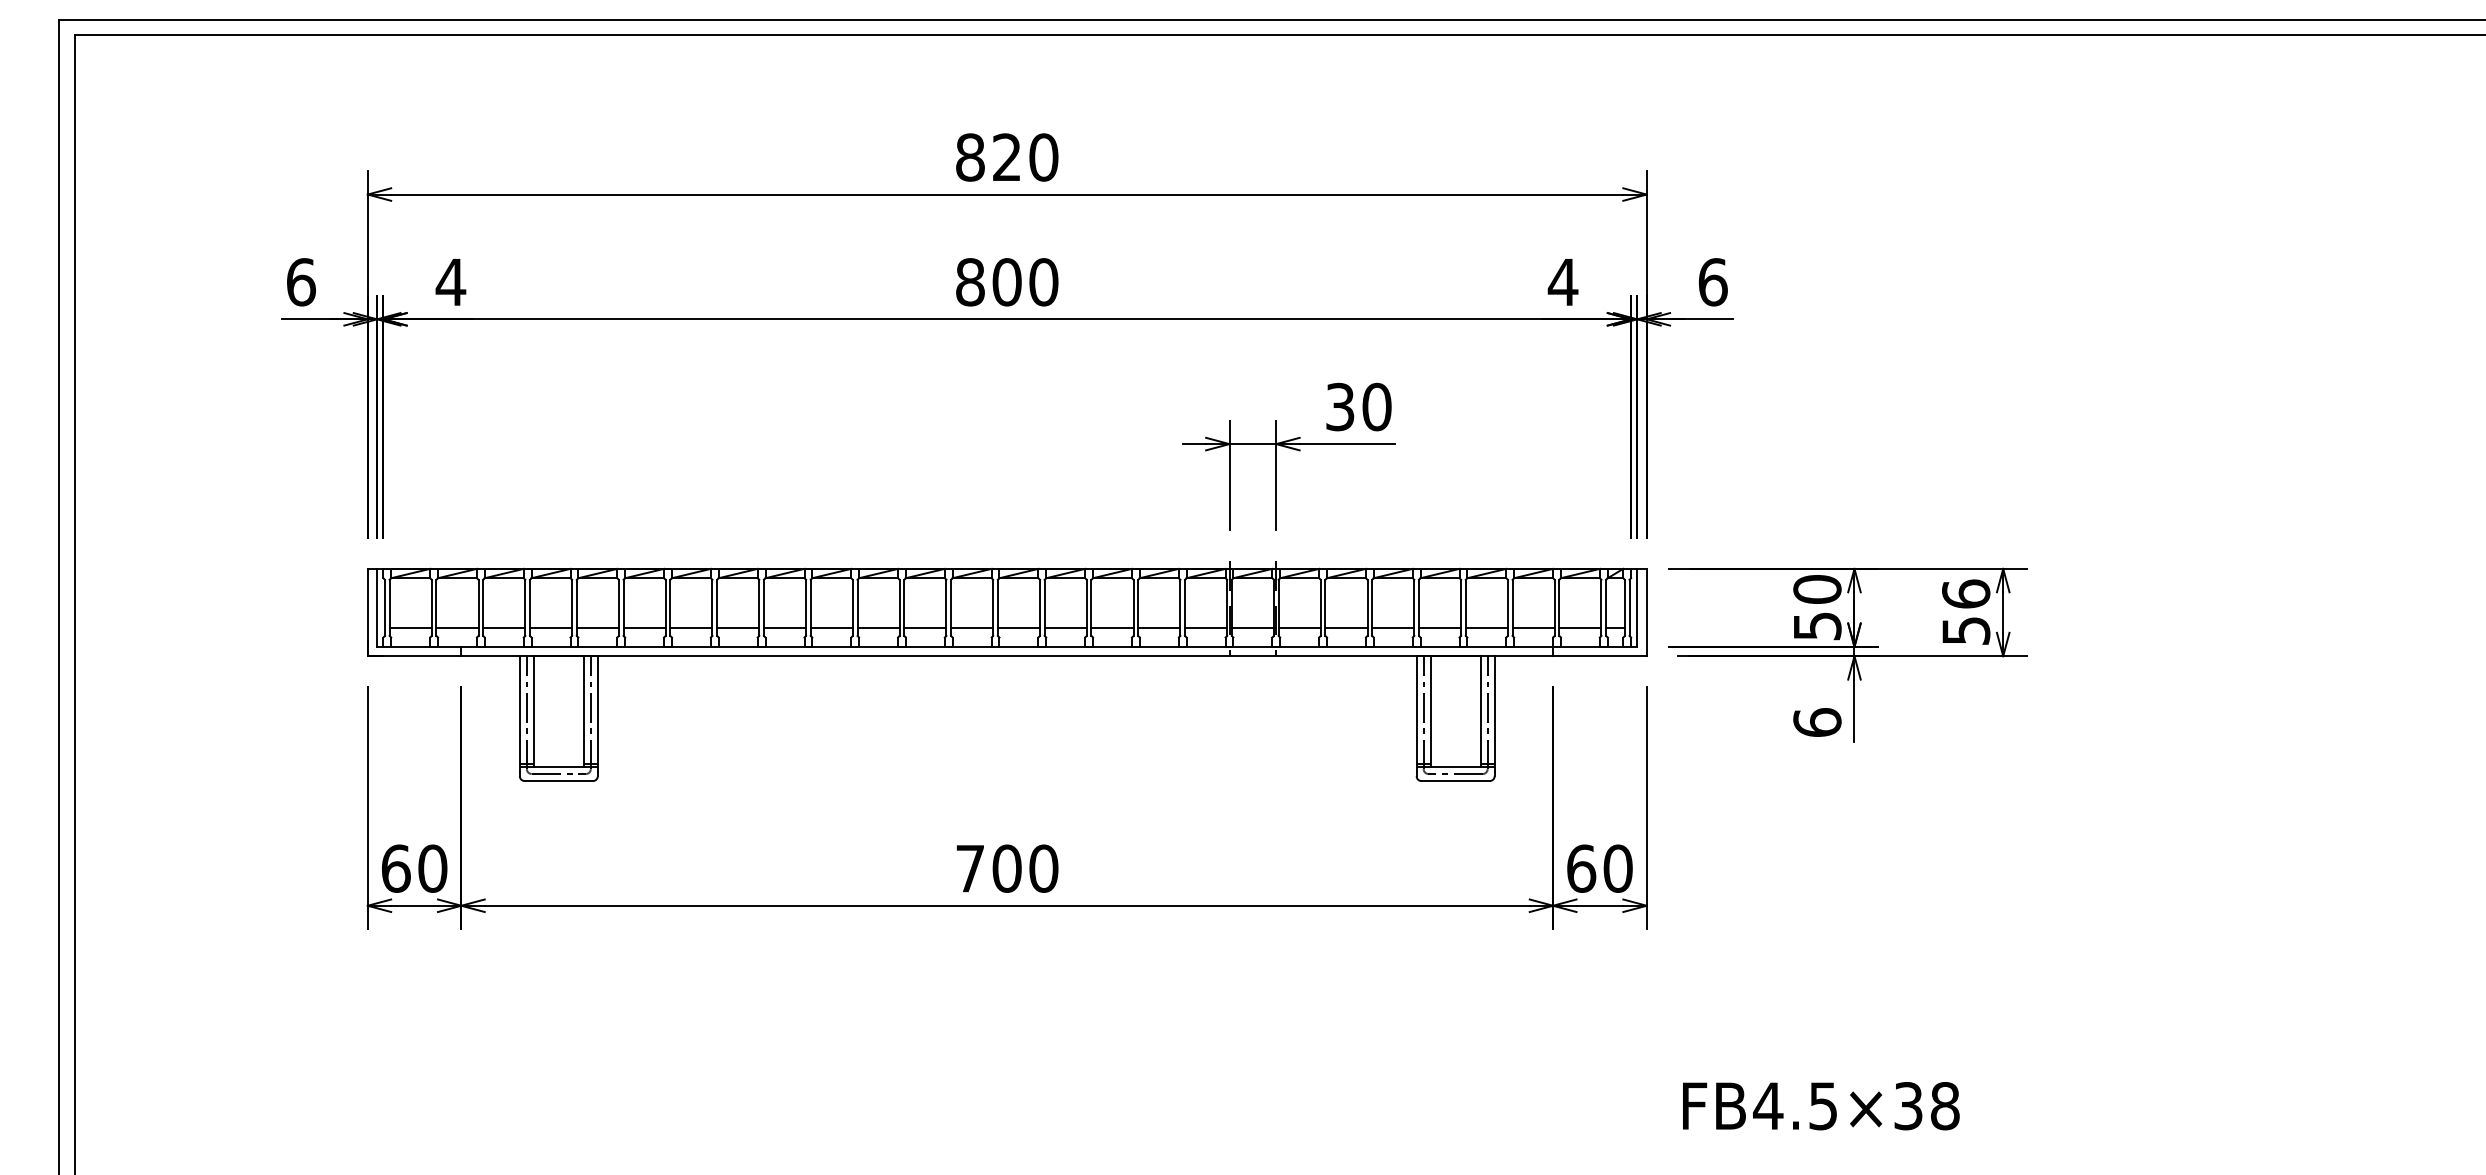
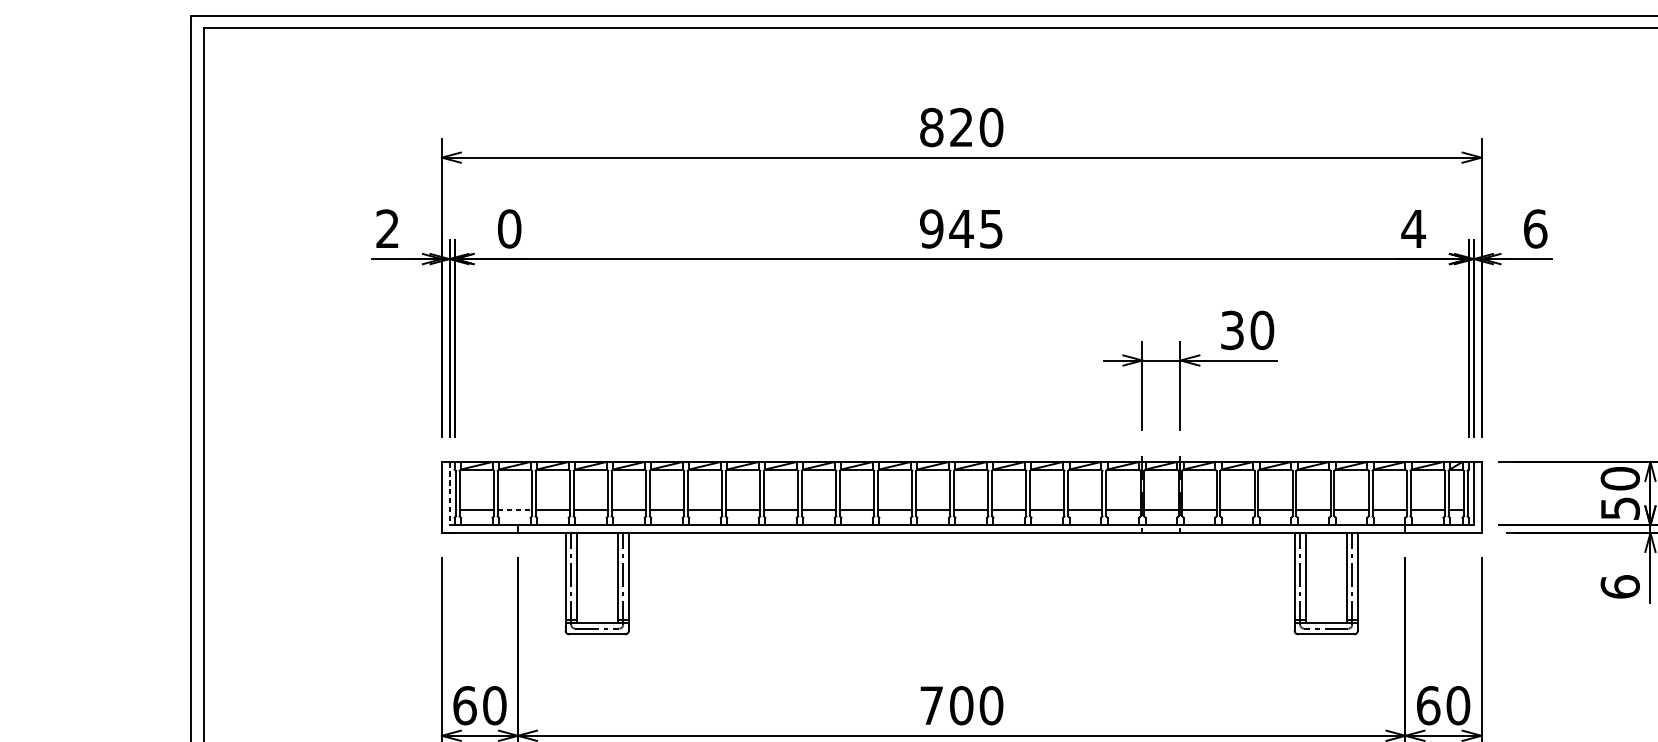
text: (301, 282) -> (388, 229), 6 -> 2
text: (450, 282) -> (509, 229), 4 -> 0
text: (1006, 282) -> (961, 229), 800 -> 945
line: (377, 607) -> (449, 493), solid -> dashed
line: (457, 628) -> (514, 510), solid -> dashed

